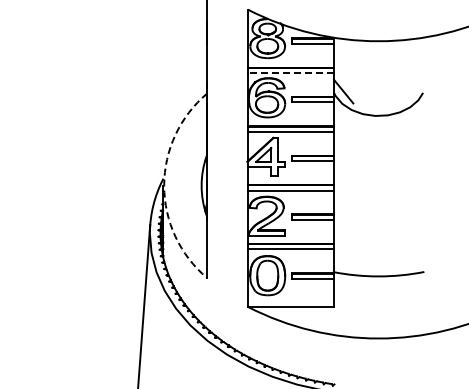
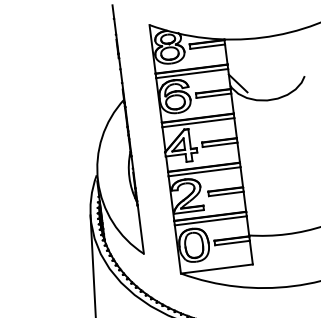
line: (290, 73) -> (191, 73), dashed -> solid
arc: (164, 185) -> (98, 180), dashed -> solid

